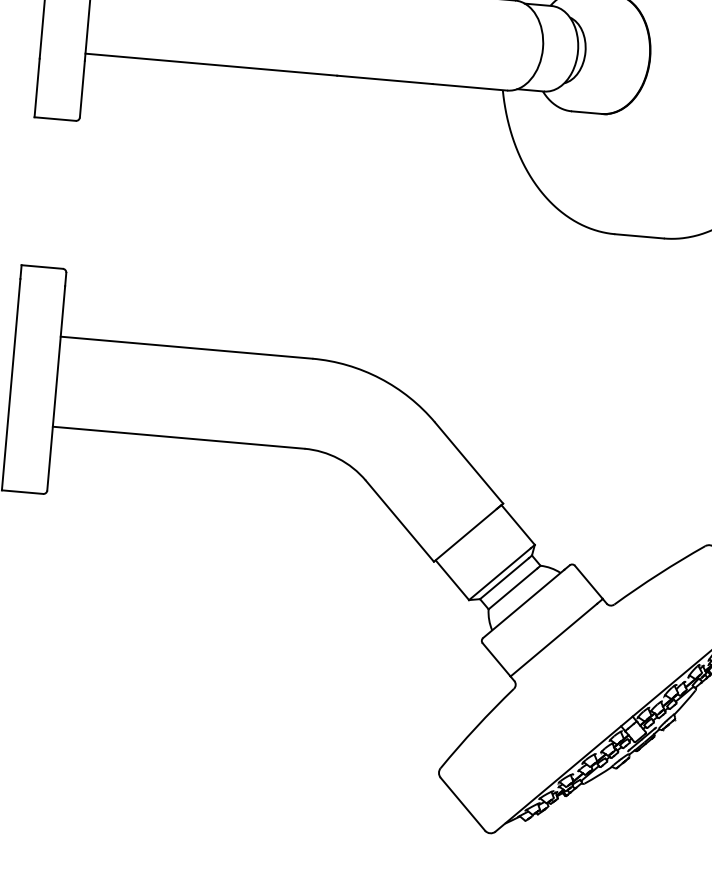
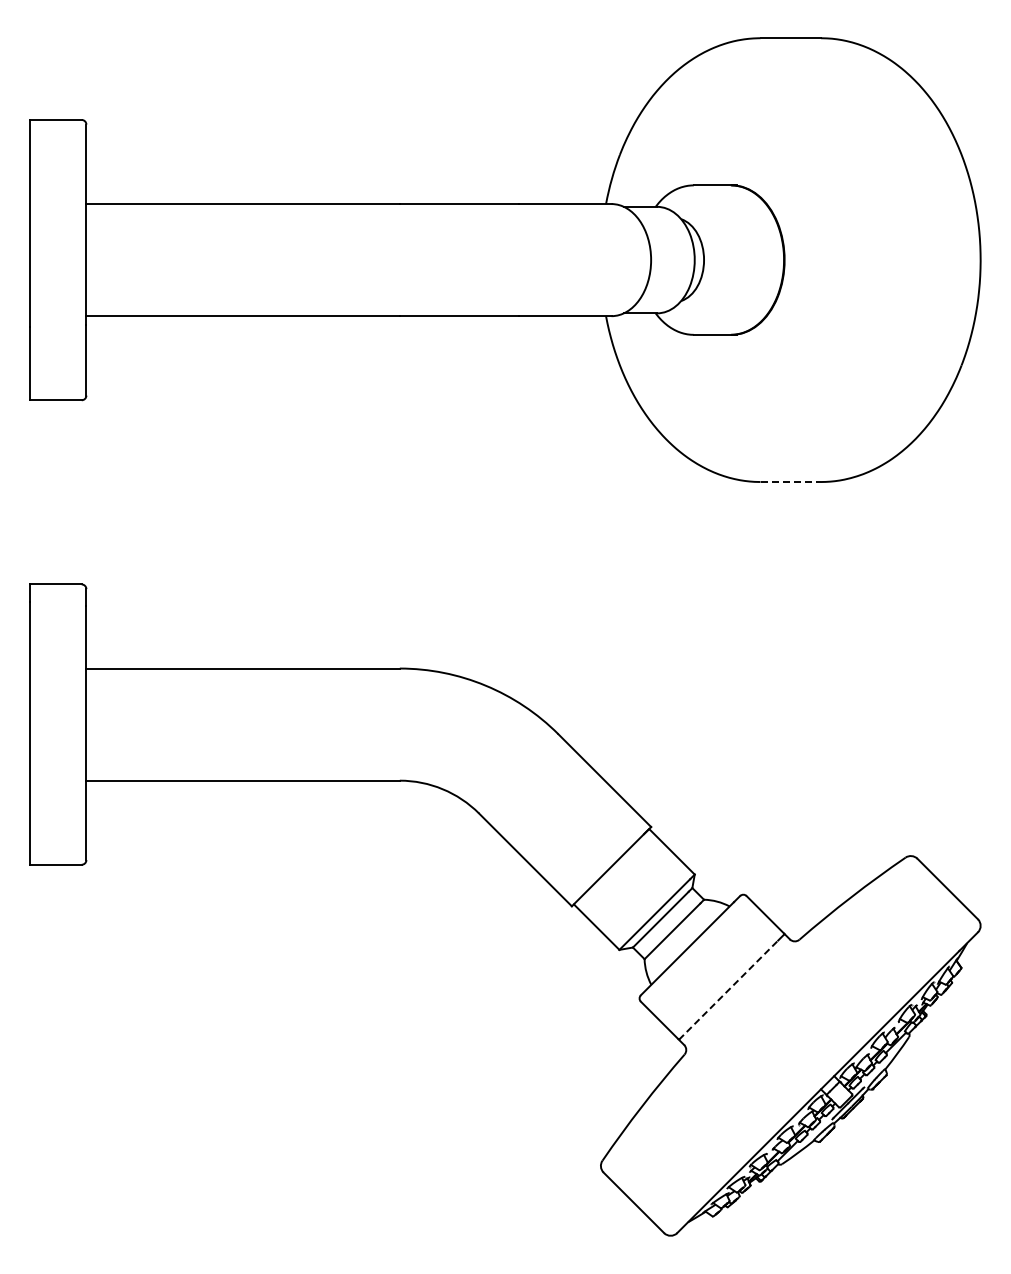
line: (640, 236) -> (791, 482), solid -> dashed
line: (553, 639) -> (728, 989), solid -> dashed

